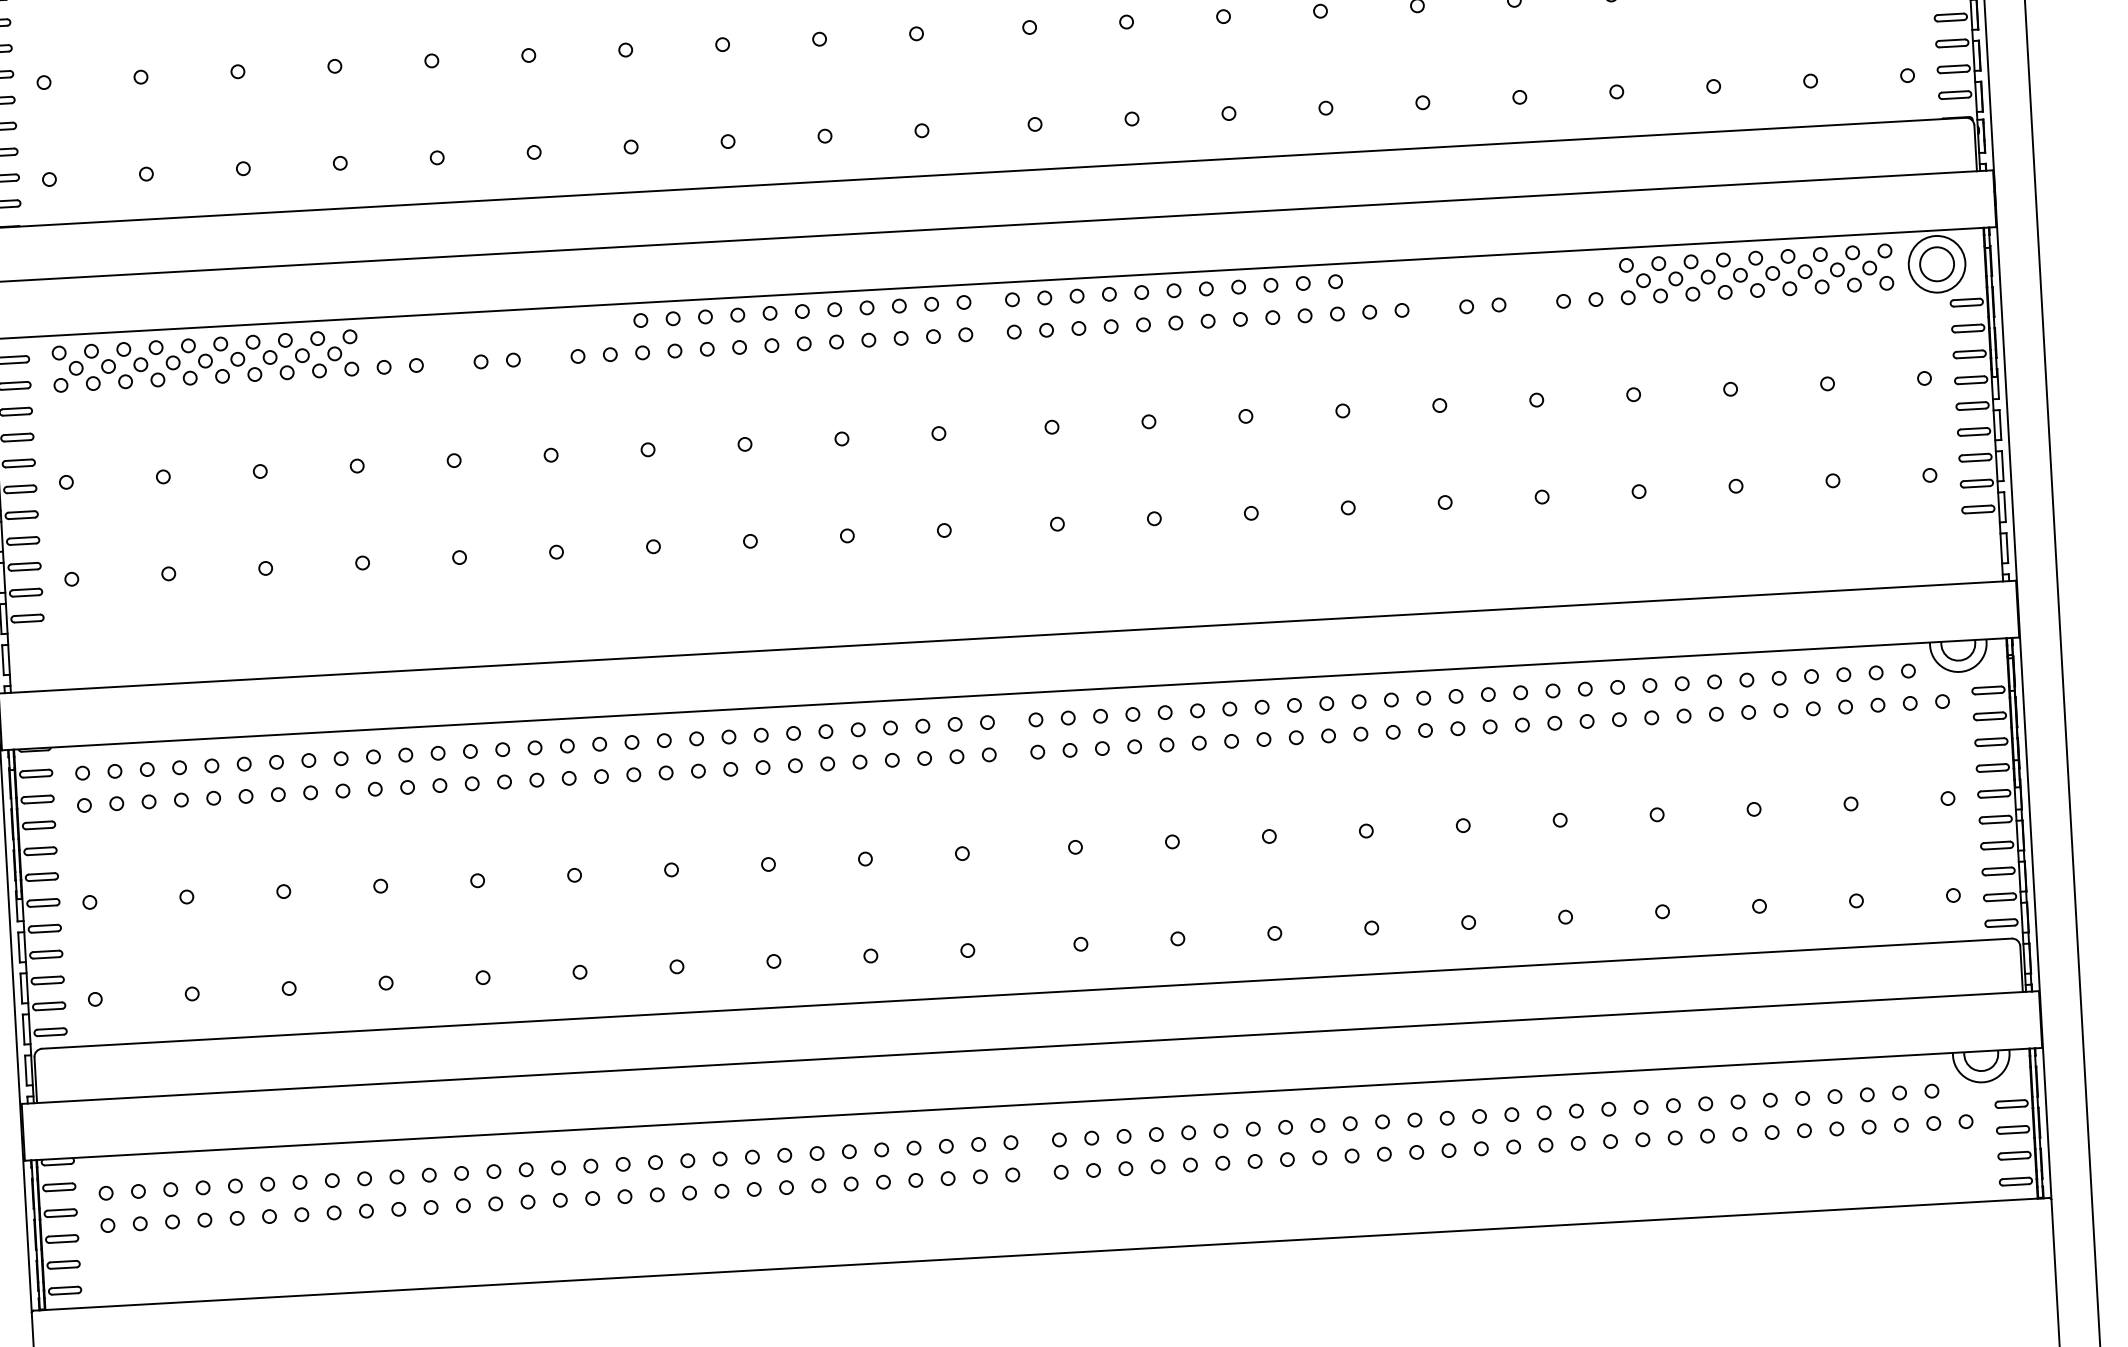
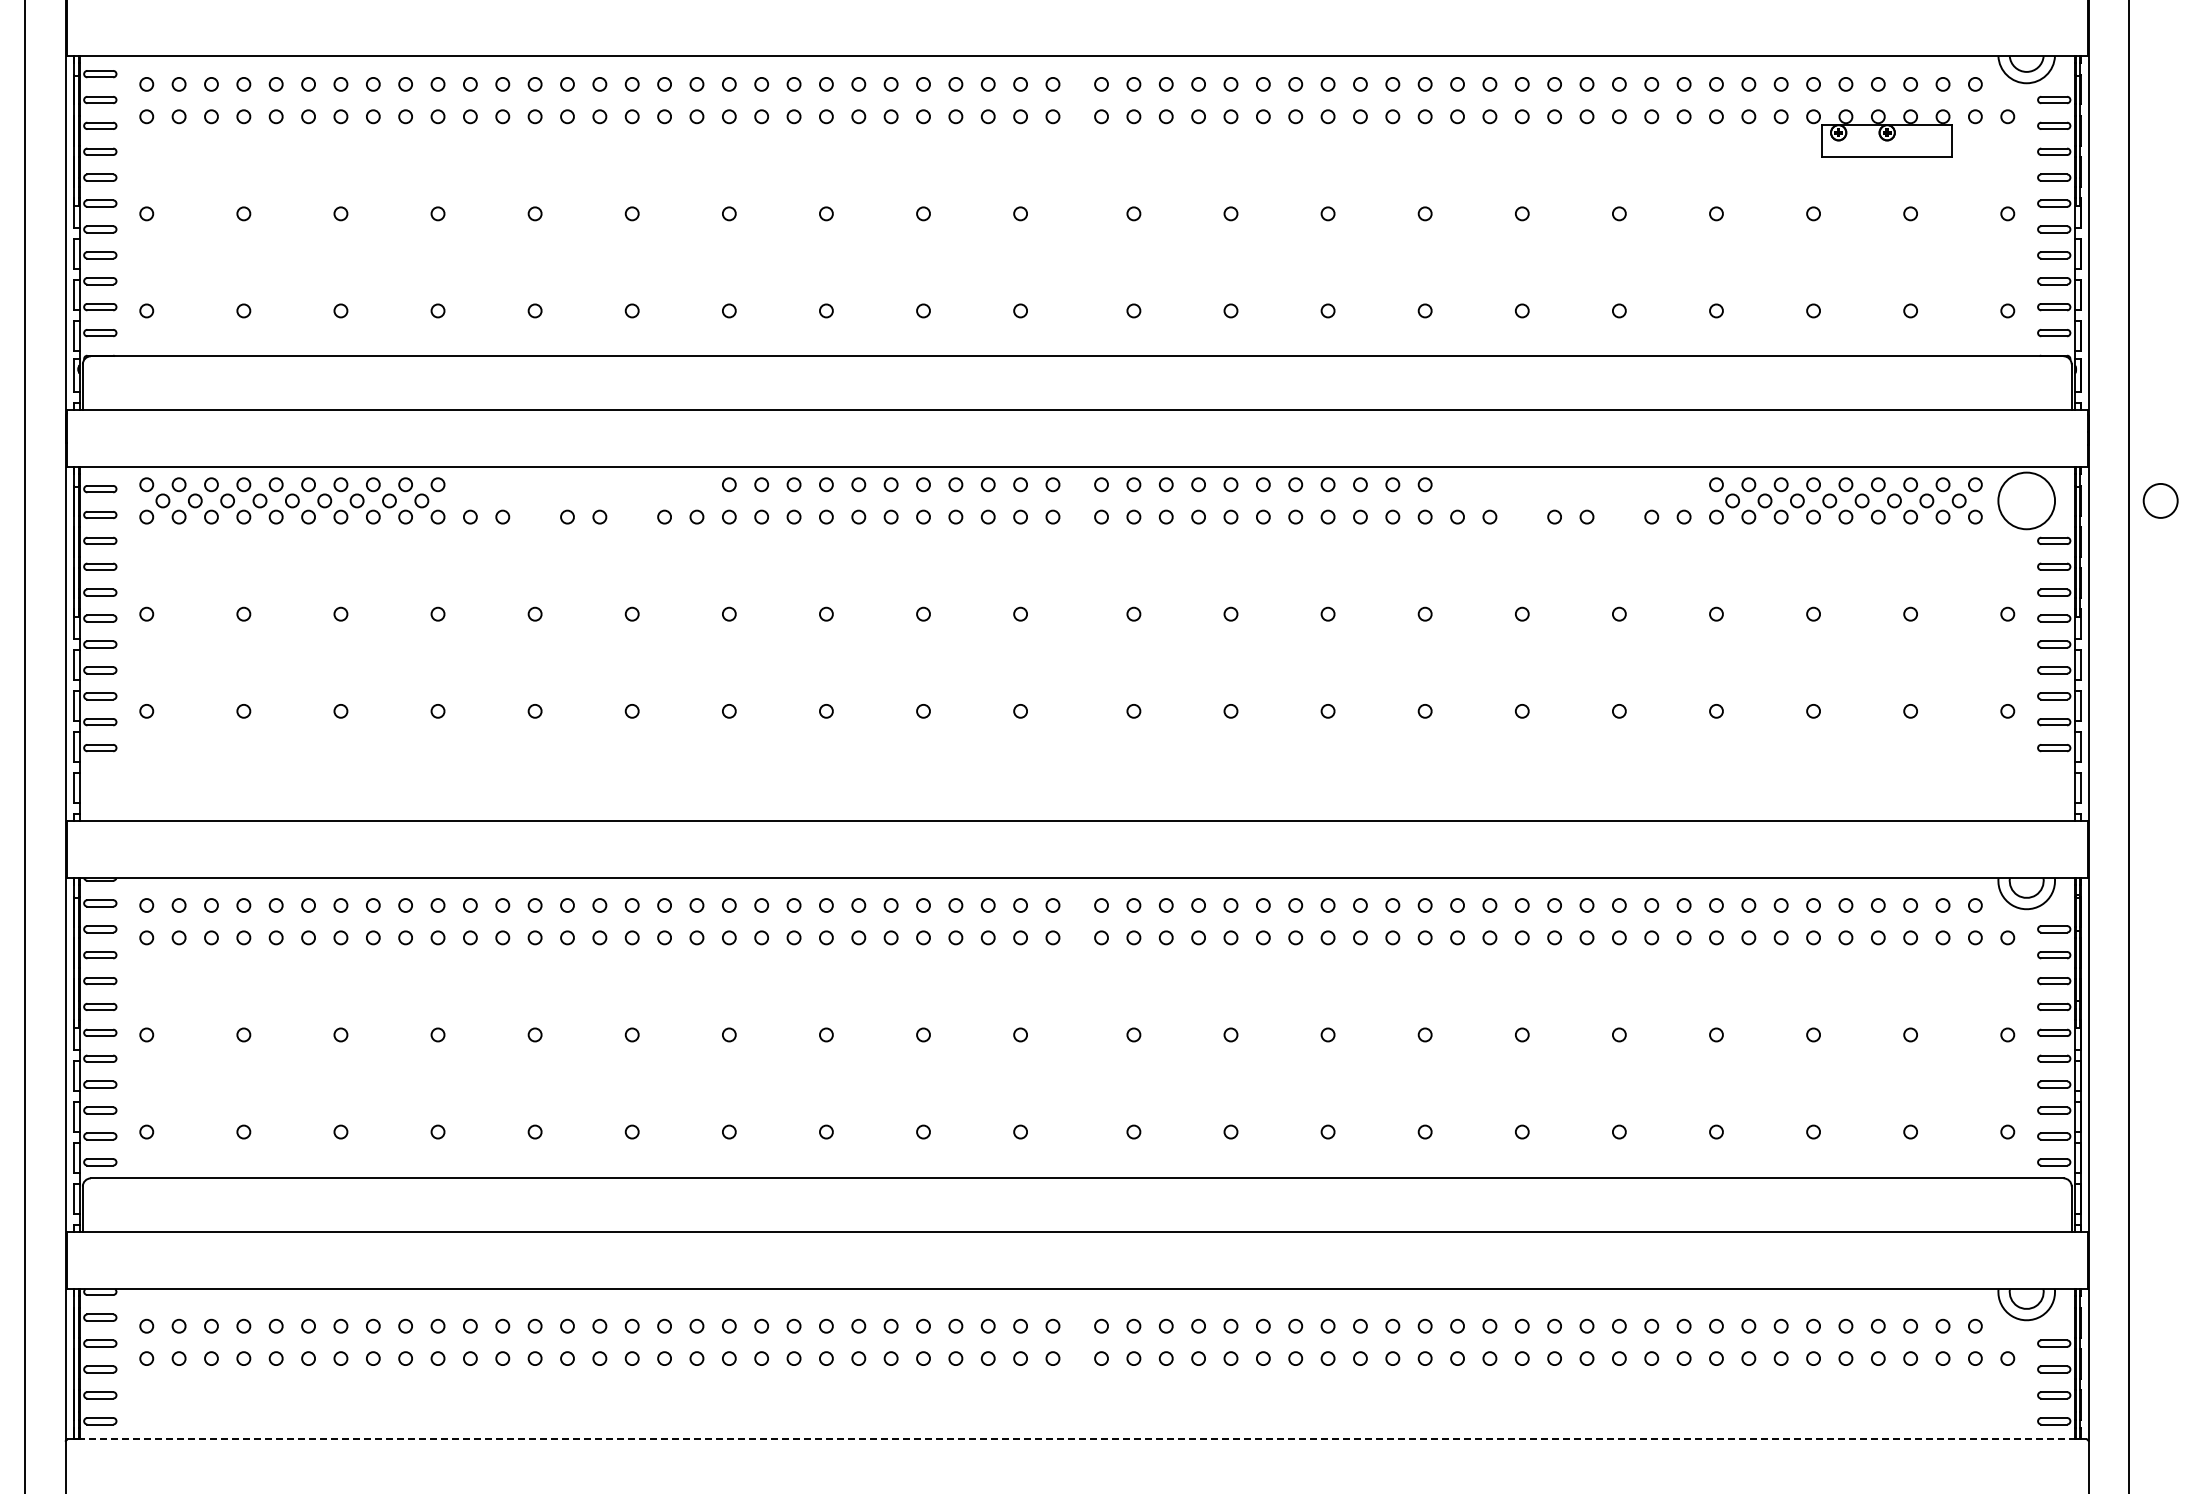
circle: (1936, 263) -> (2160, 500), moved
line: (1041, 1254) -> (1077, 1439), solid -> dashed

